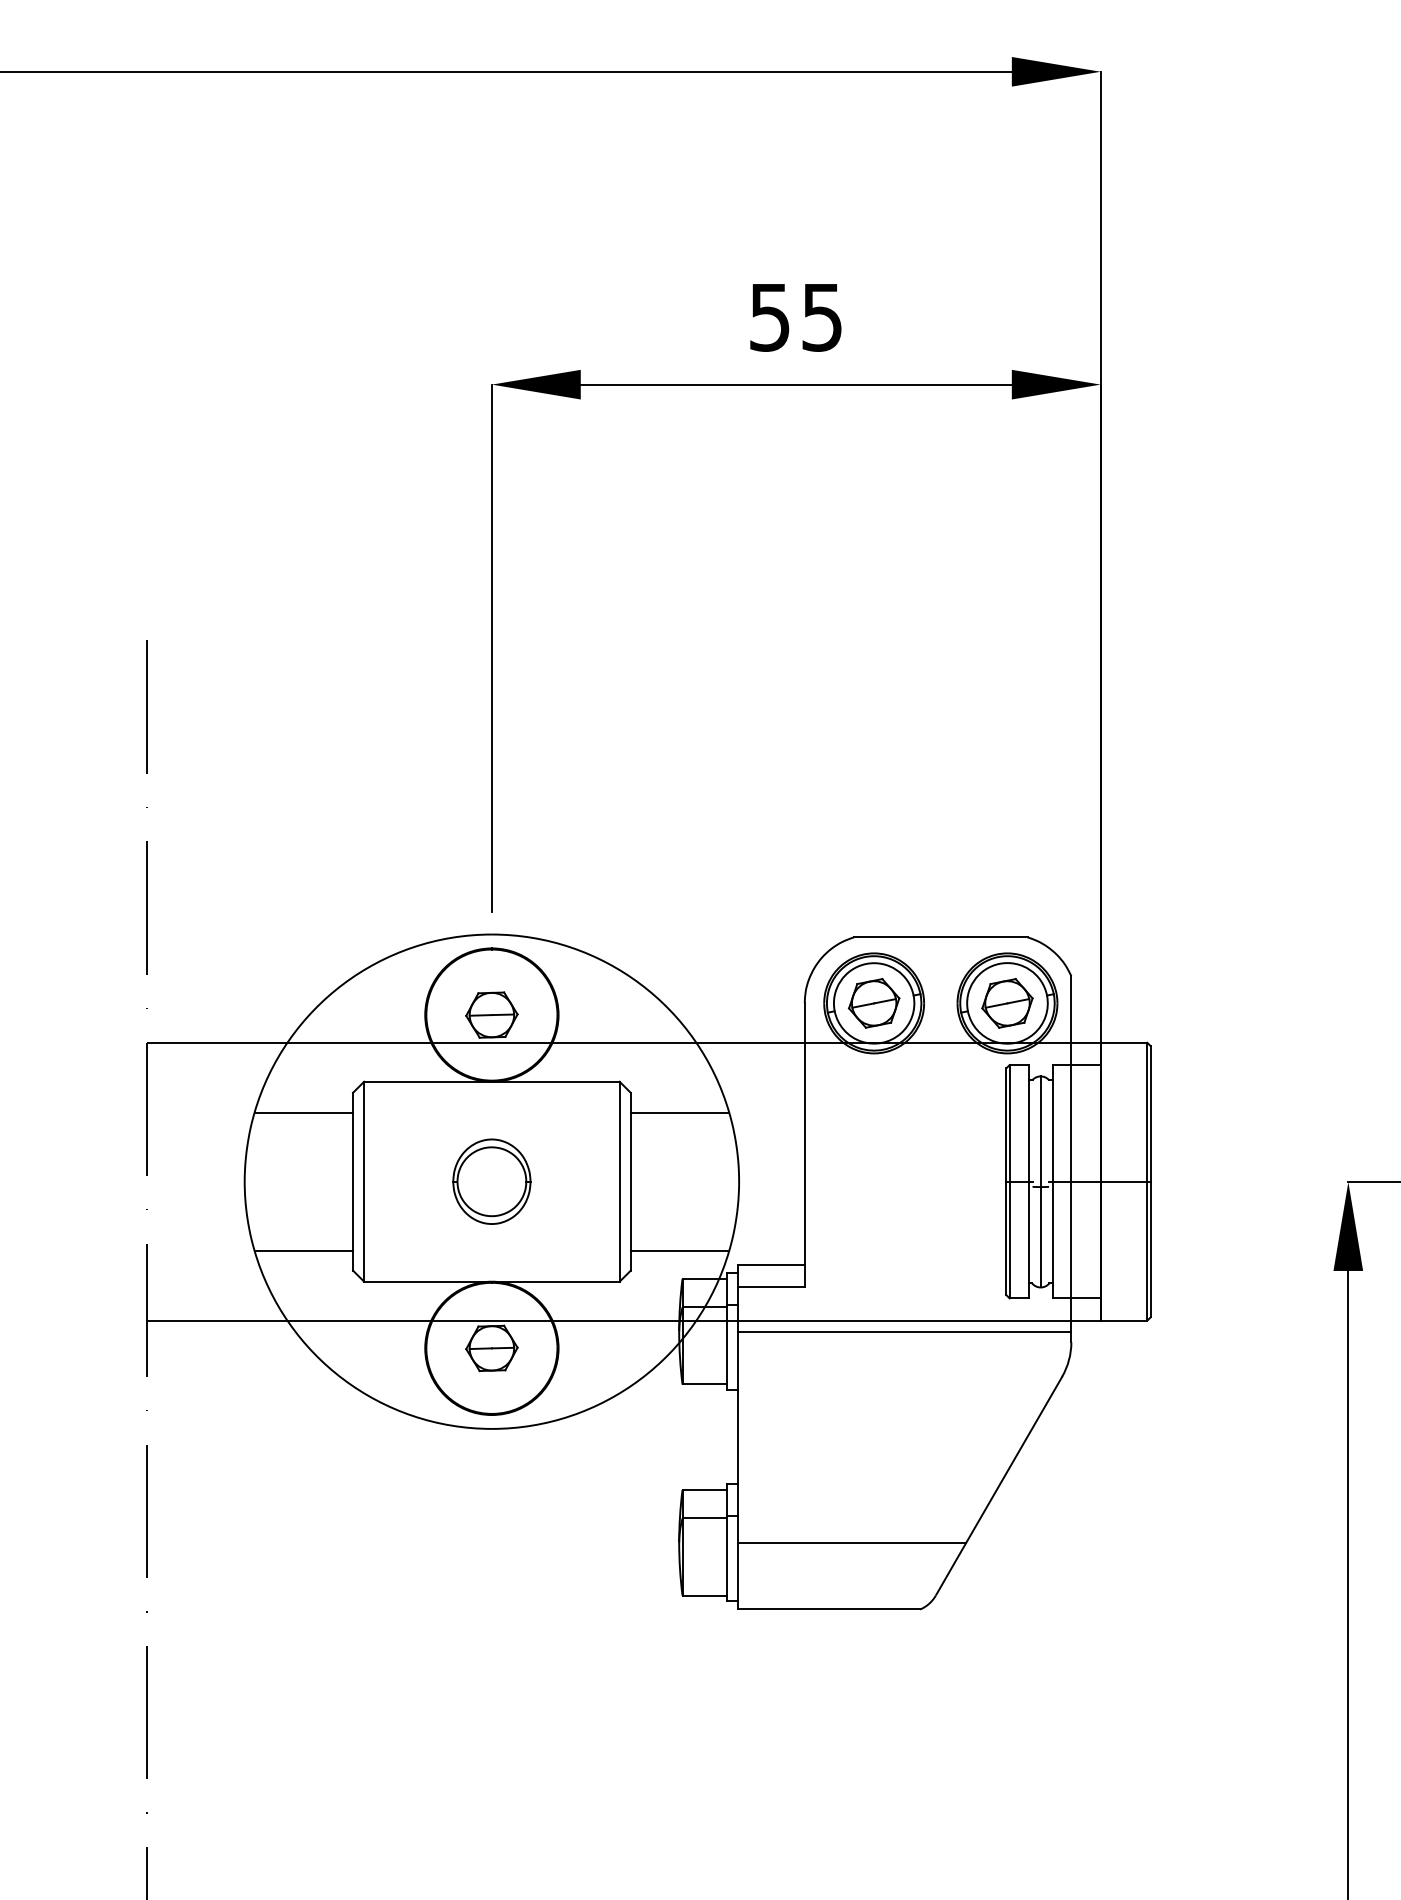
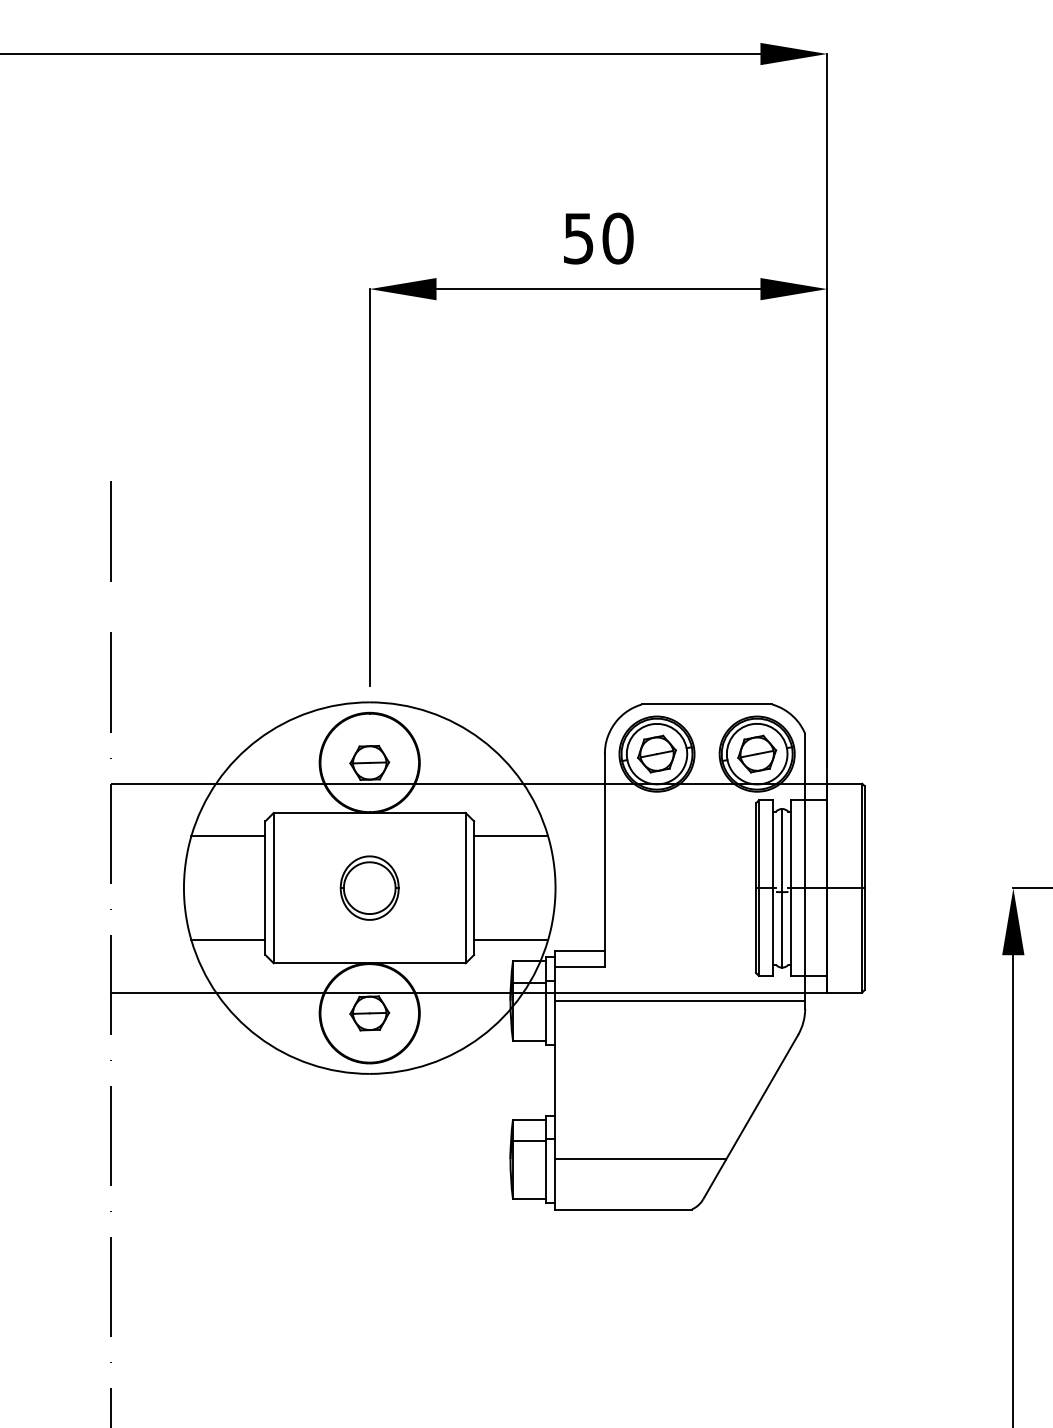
text: (822, 316) -> (618, 237), 55 -> 50

